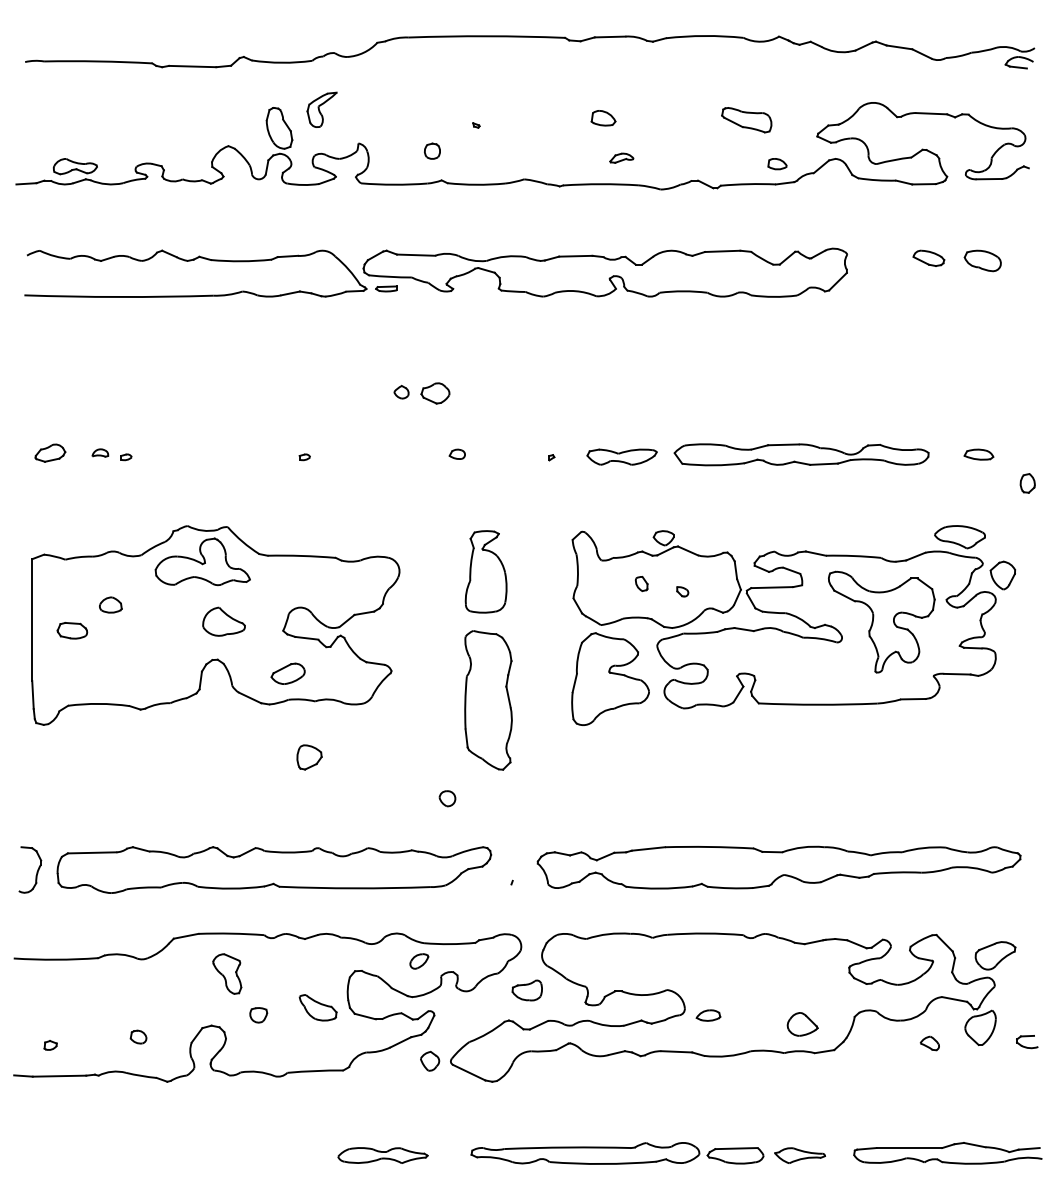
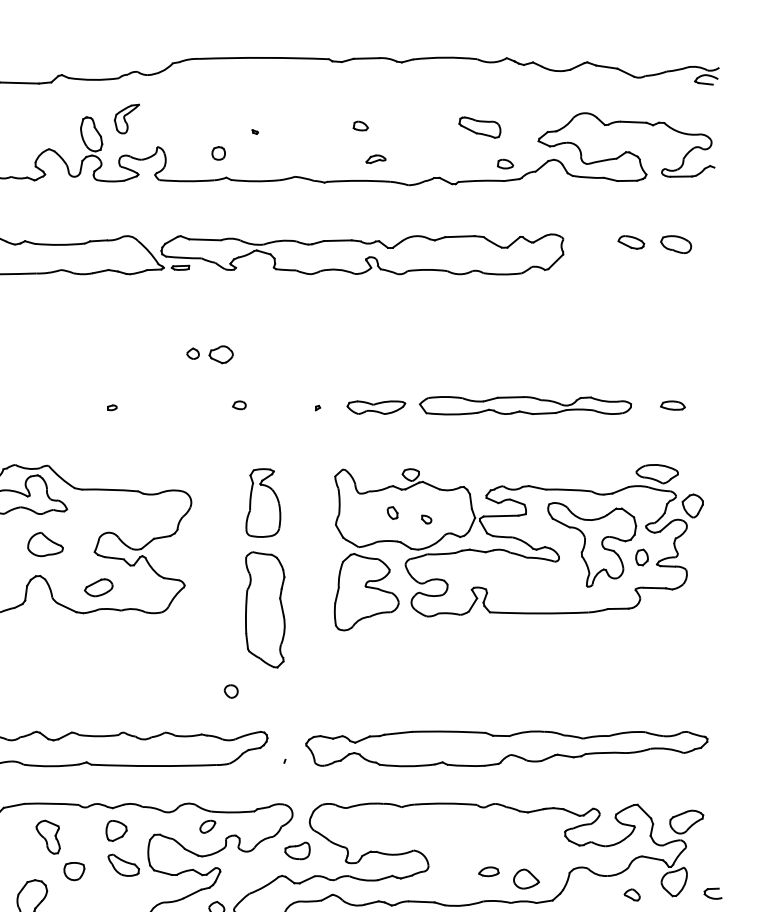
part: (602, 118) -> (360, 126), size x0.71
part: (1027, 483) -> (641, 557), moved
part: (309, 757) -> (116, 831), moved
part: (258, 1015) -> (74, 871), size x1.43
part: (708, 1015) -> (488, 871), moved

